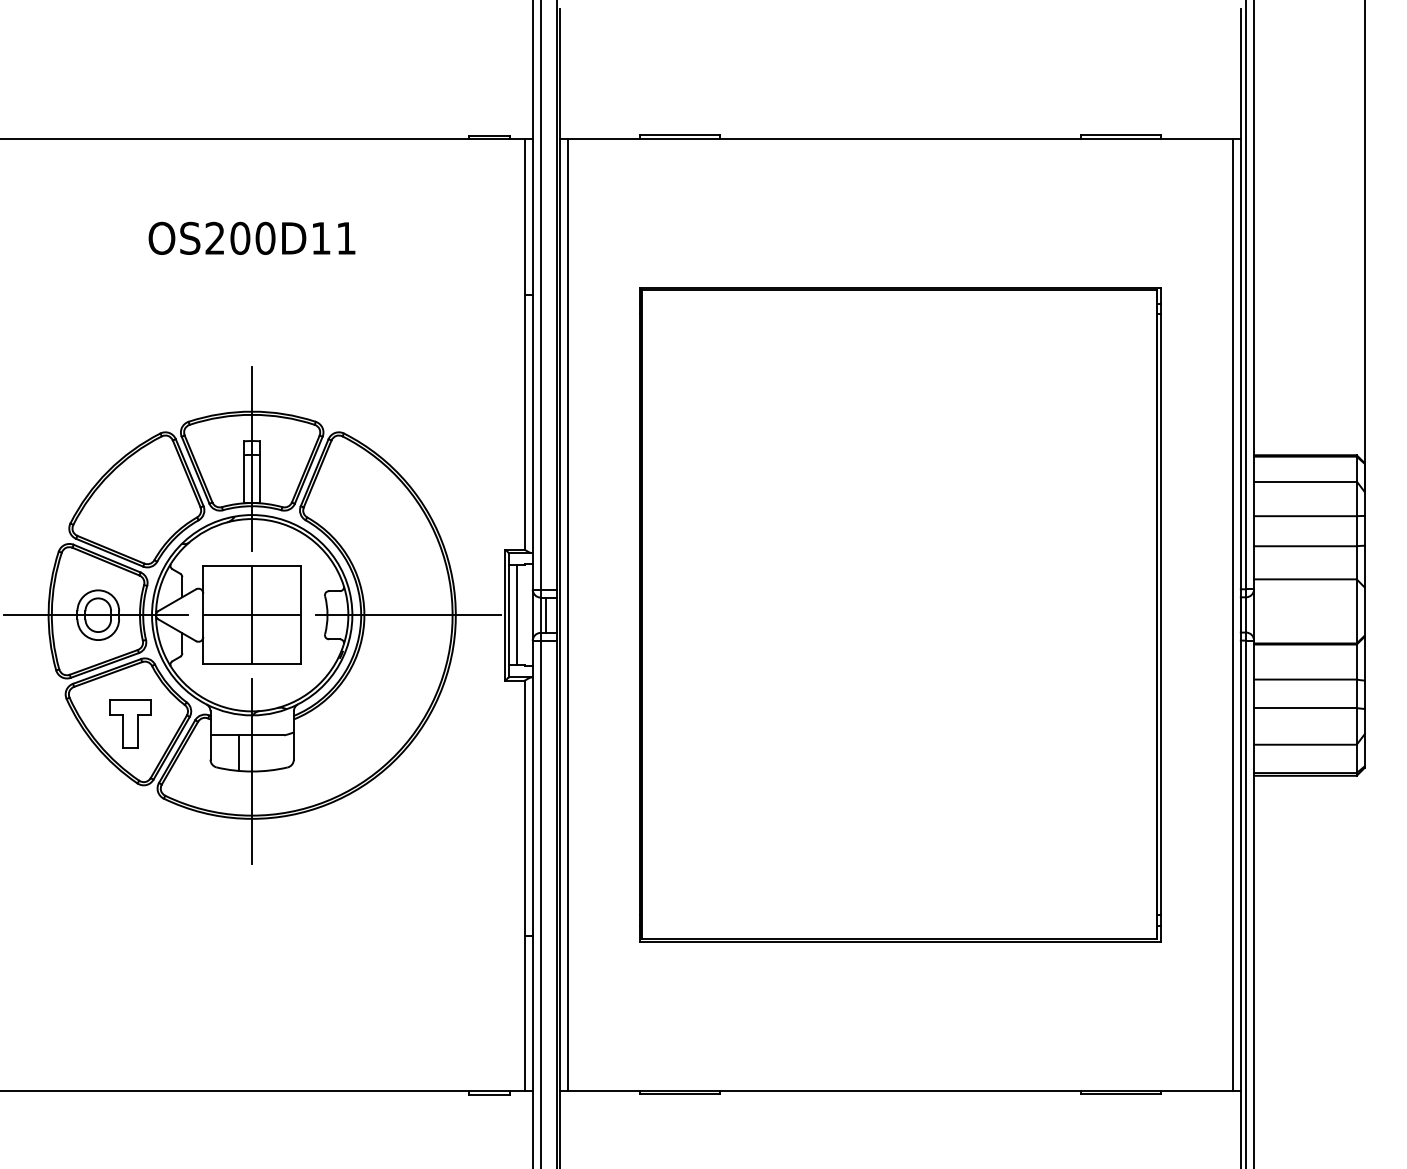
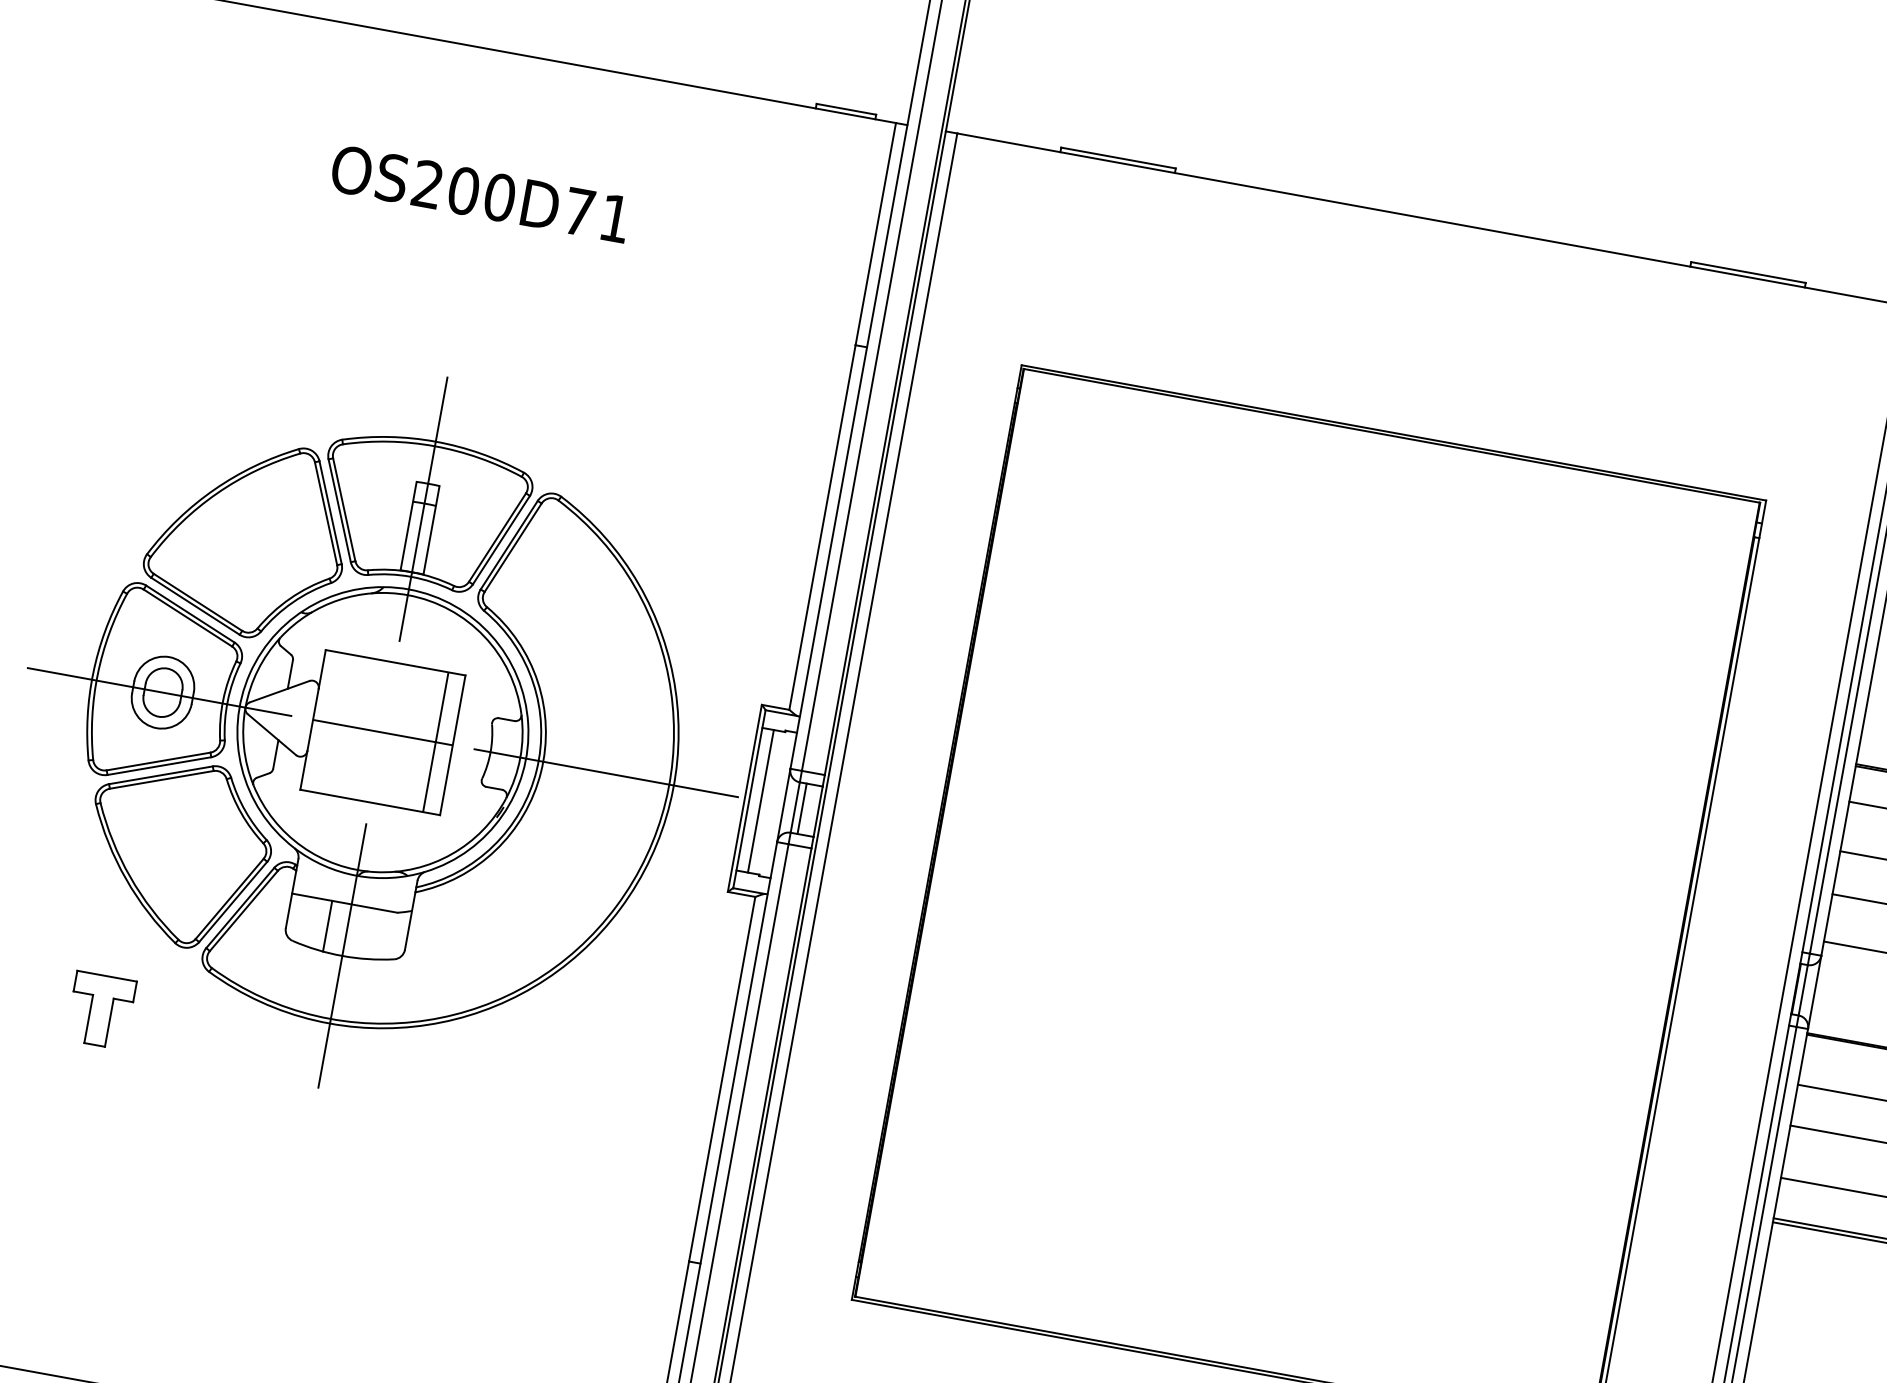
text: (321, 238) -> (579, 212), OS200D11 -> OS200D71
line: (252, 615) -> (436, 742), moved
part: (130, 723) -> (101, 1009), moved

